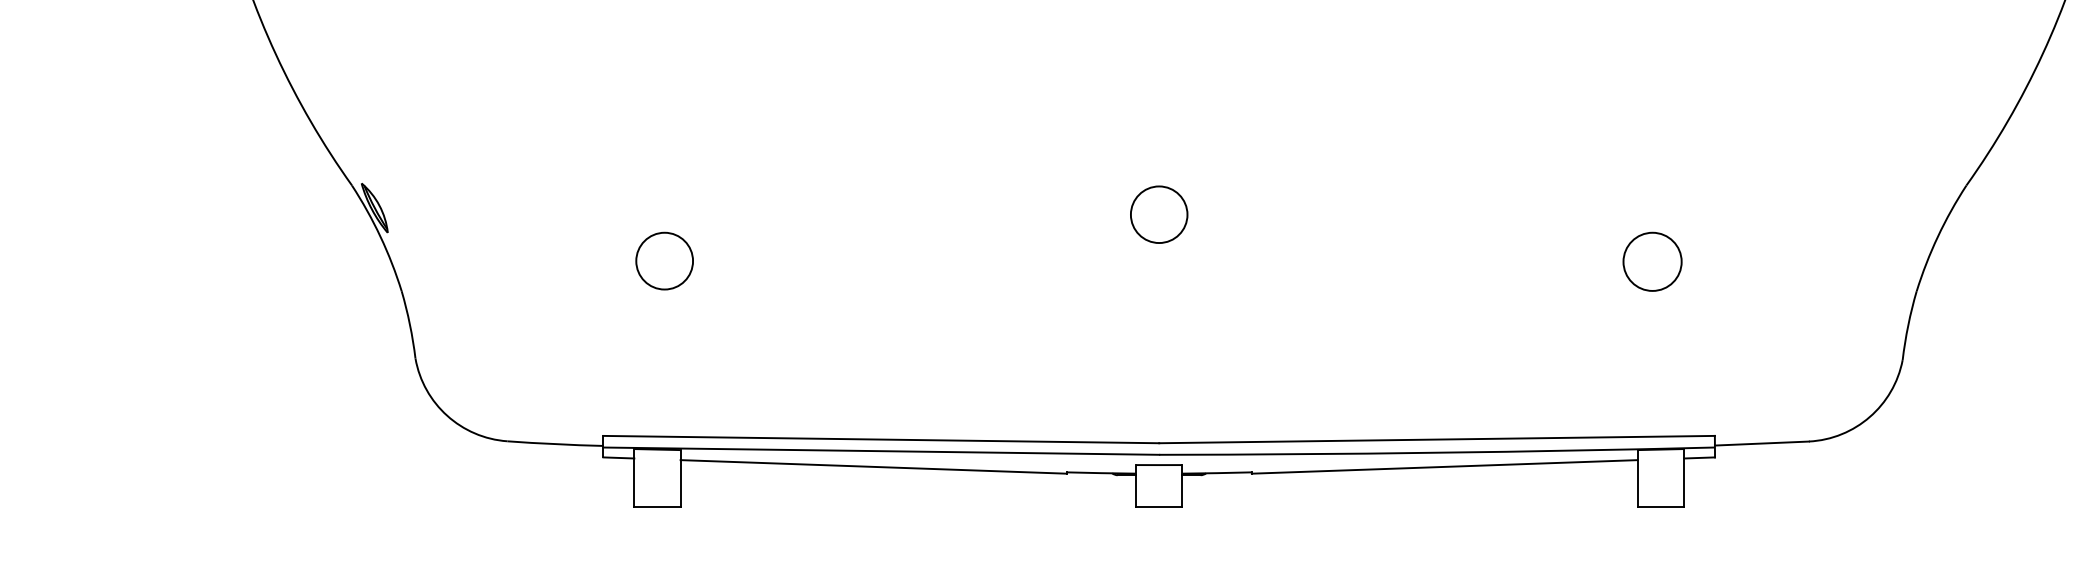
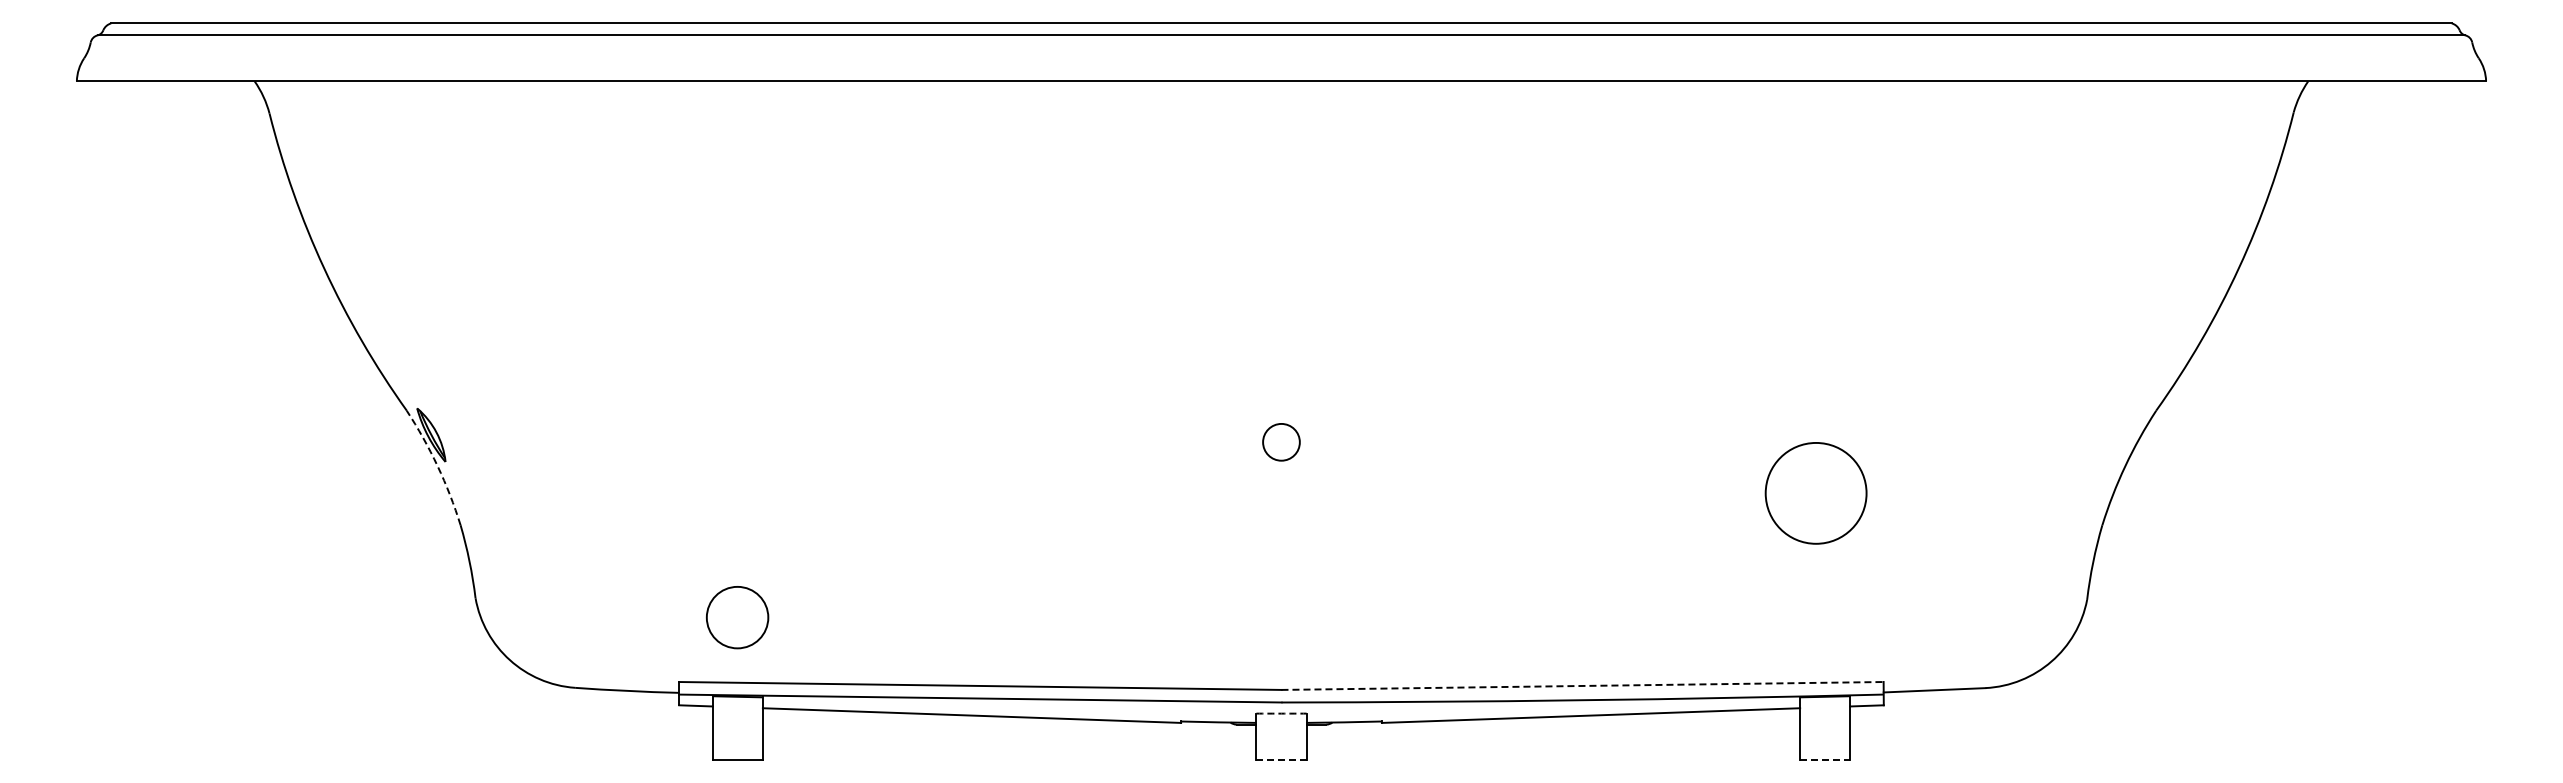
circle: (1159, 213) -> (1281, 441), size x0.6
arc: (380, 237) -> (437, 466), solid -> dashed
circle: (664, 261) -> (737, 617), moved
circle: (1651, 261) -> (1815, 492), size x1.6
line: (1437, 439) -> (1583, 685), solid -> dashed
arc: (1159, 464) -> (1281, 713), solid -> dashed
line: (1159, 507) -> (1281, 759), solid -> dashed
line: (1661, 507) -> (1825, 759), solid -> dashed

